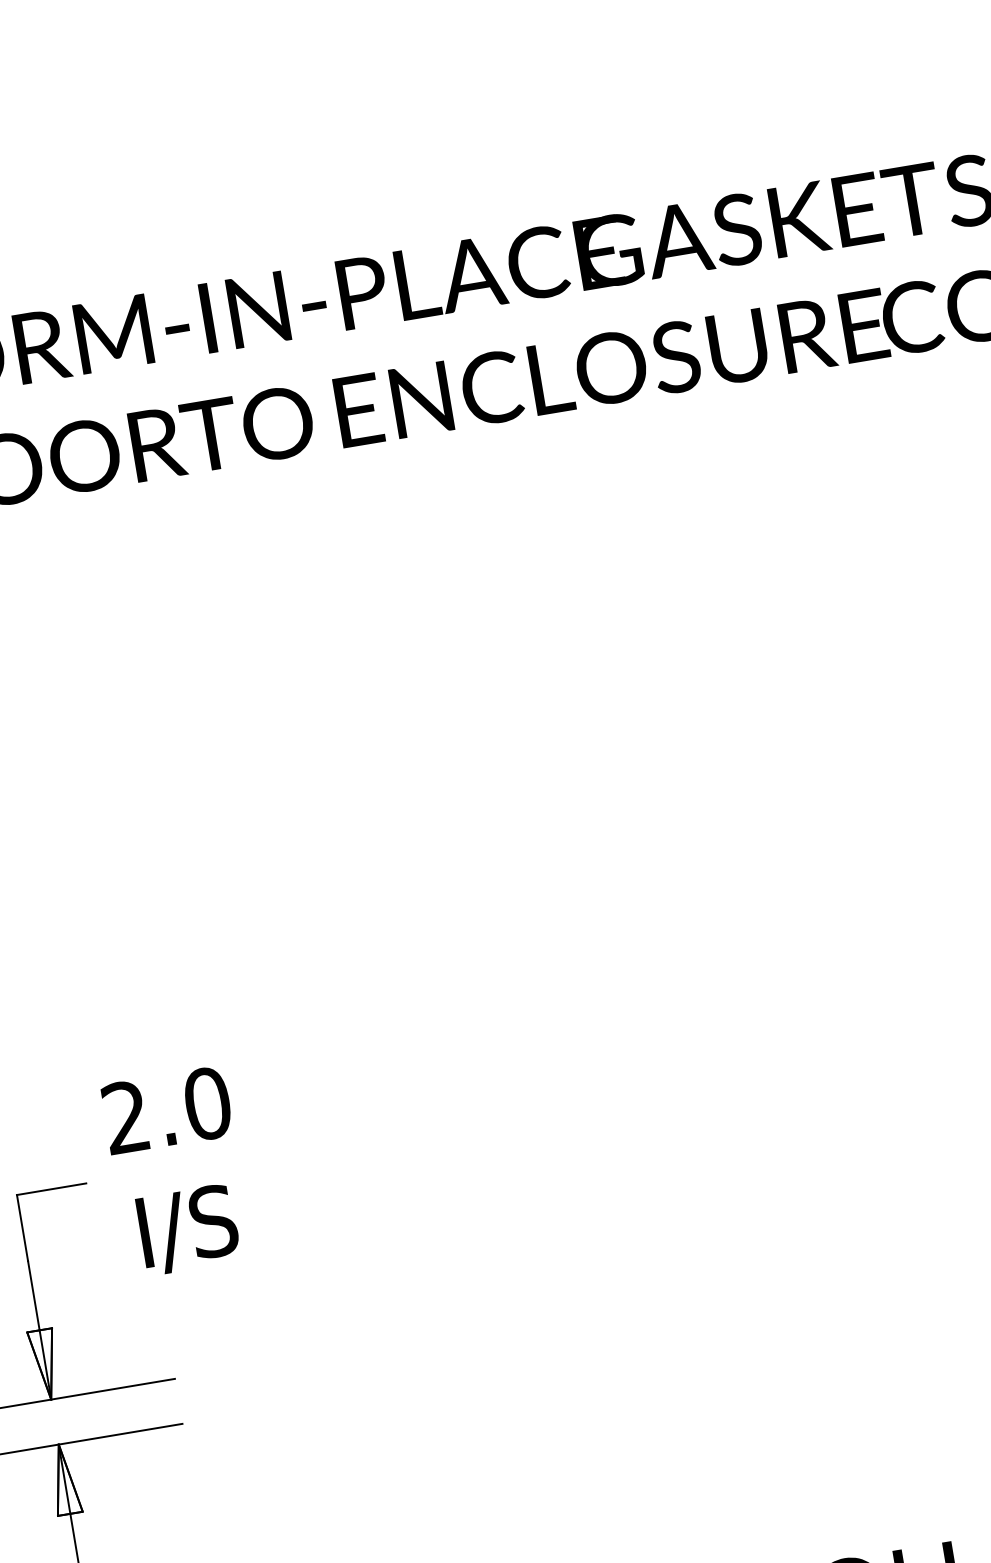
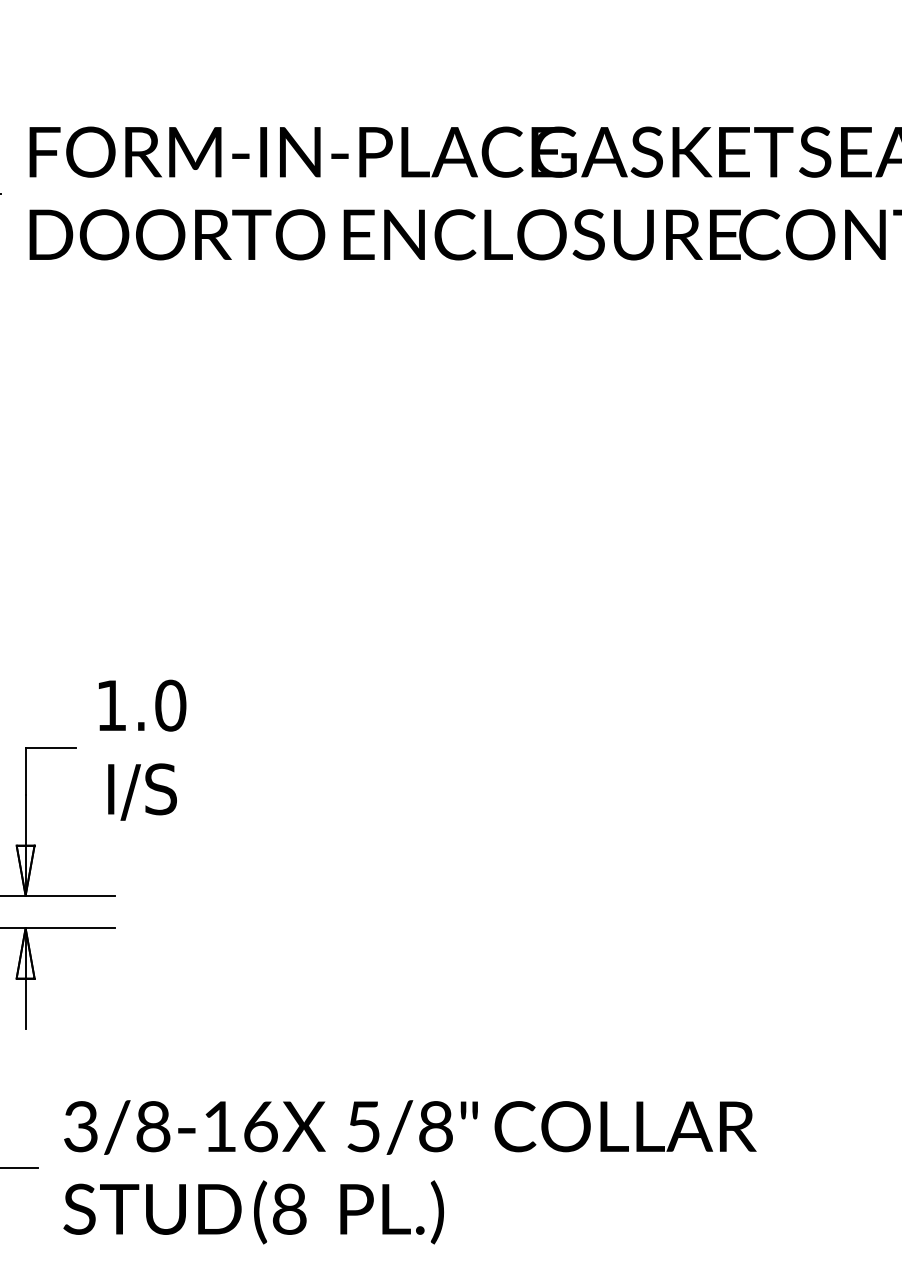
text: (124, 1116) -> (110, 704), 2.0 -> 1.0

